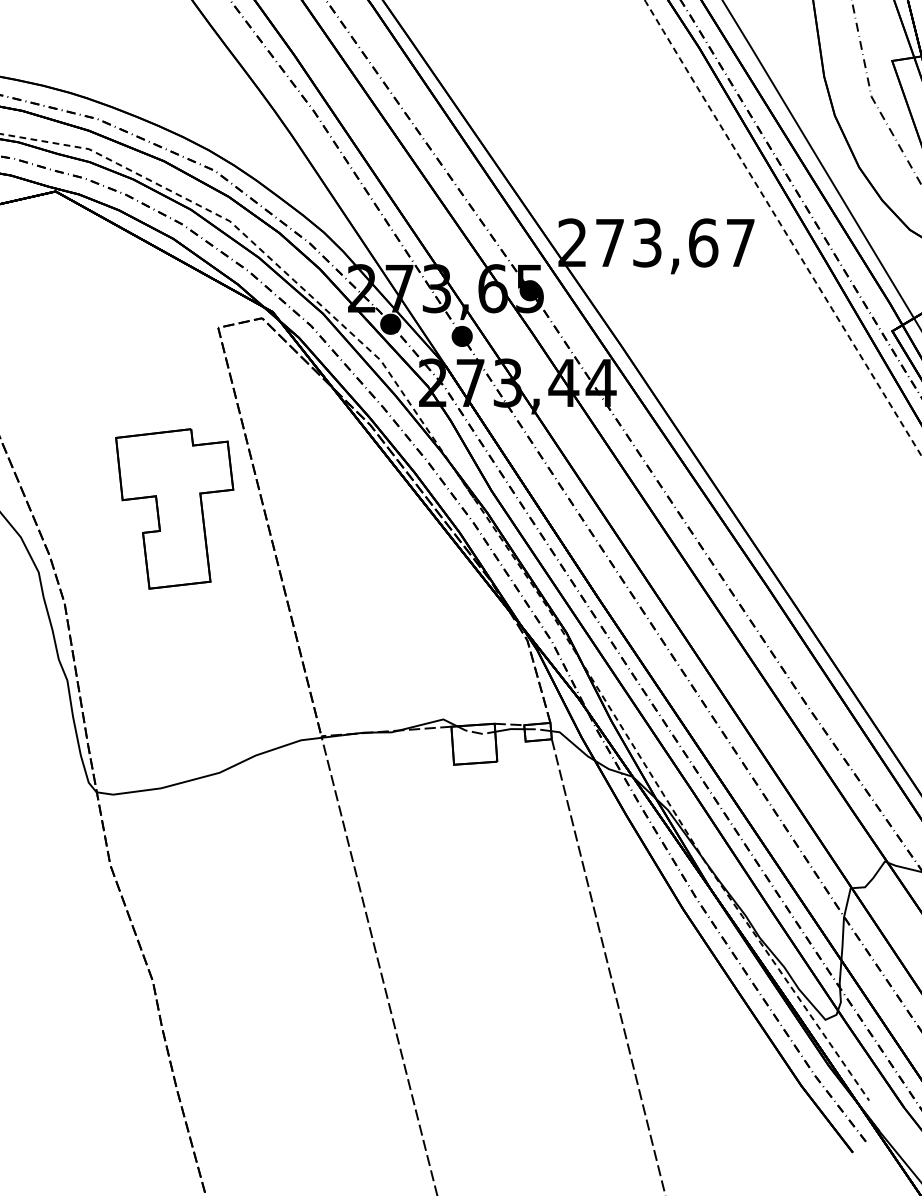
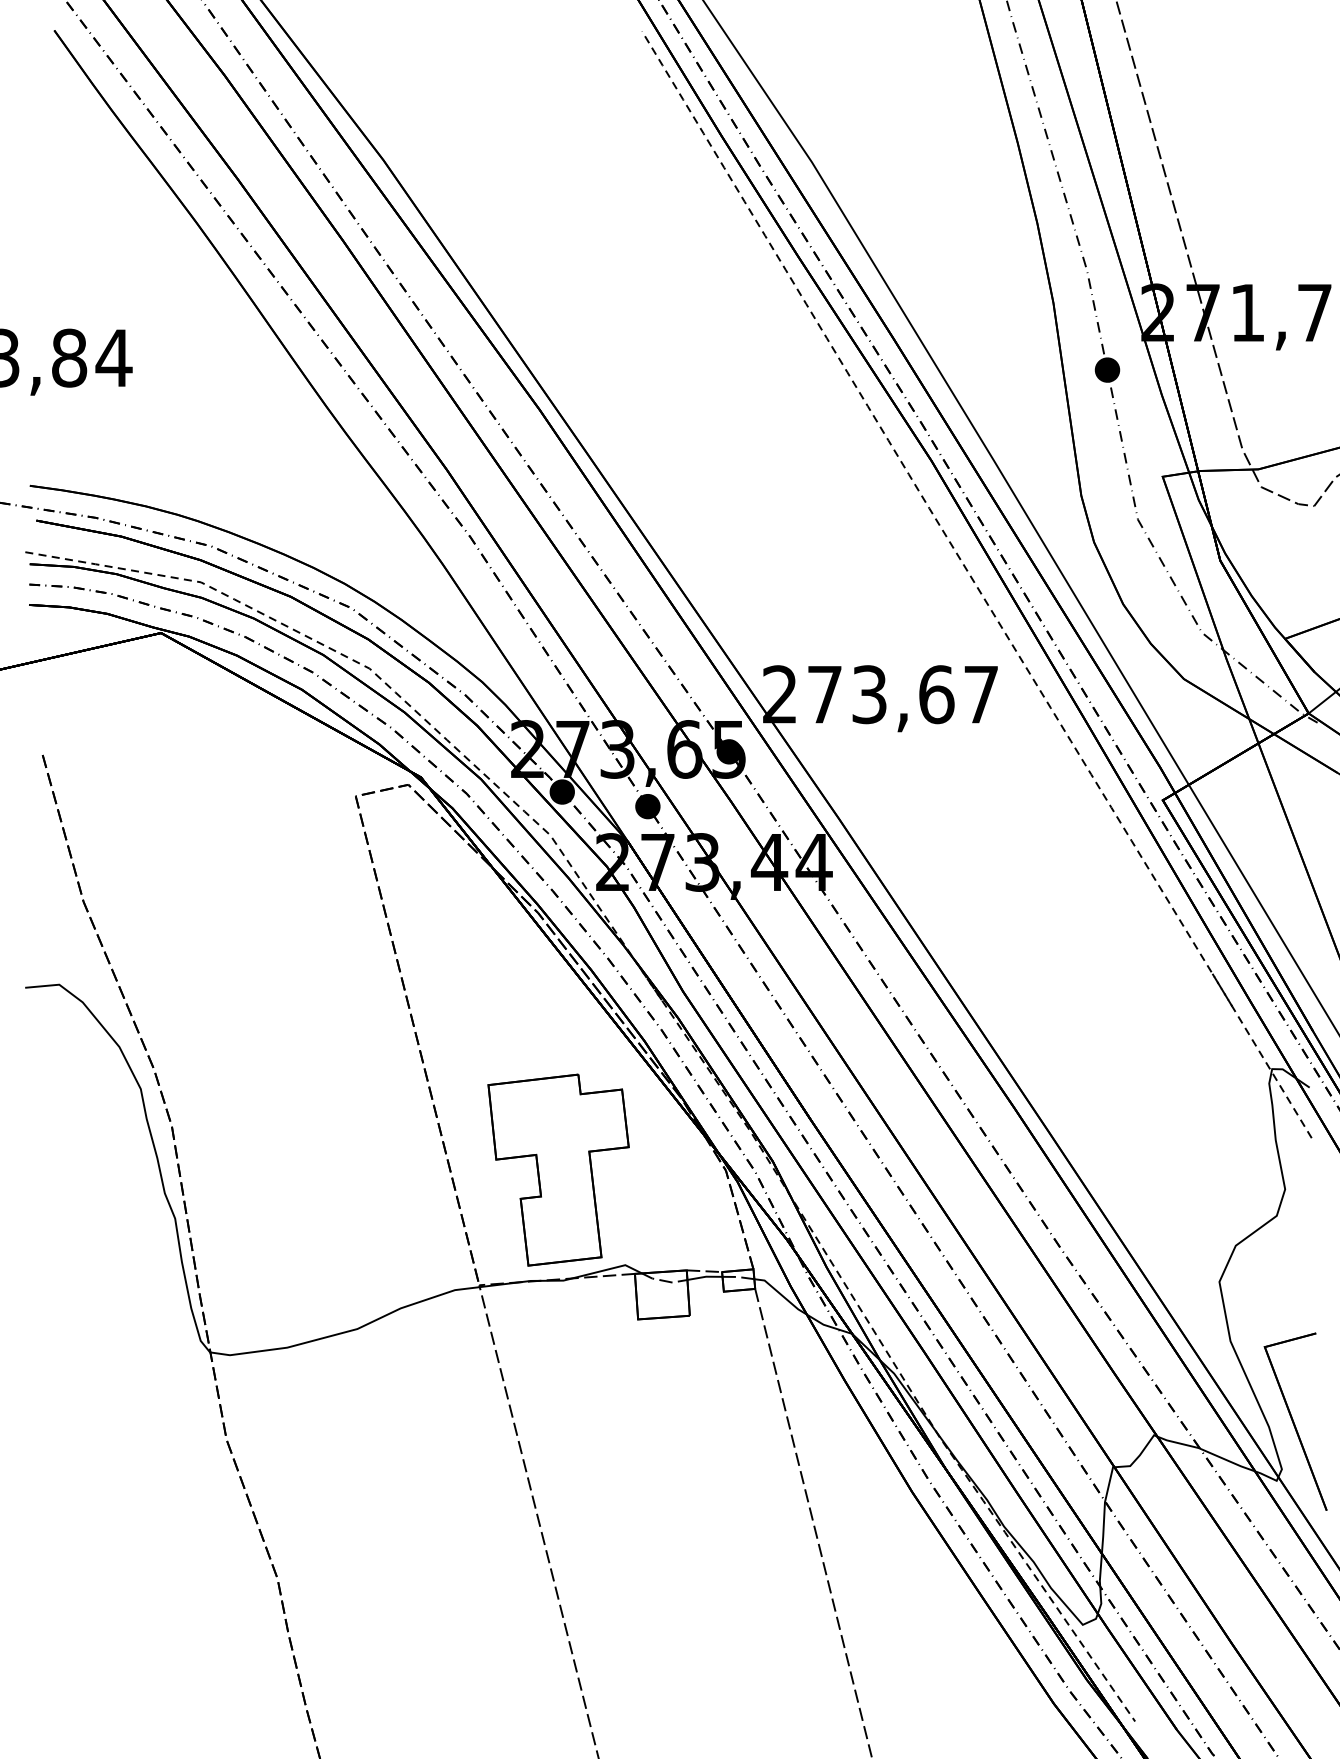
part: (174, 508) -> (558, 1169), moved

